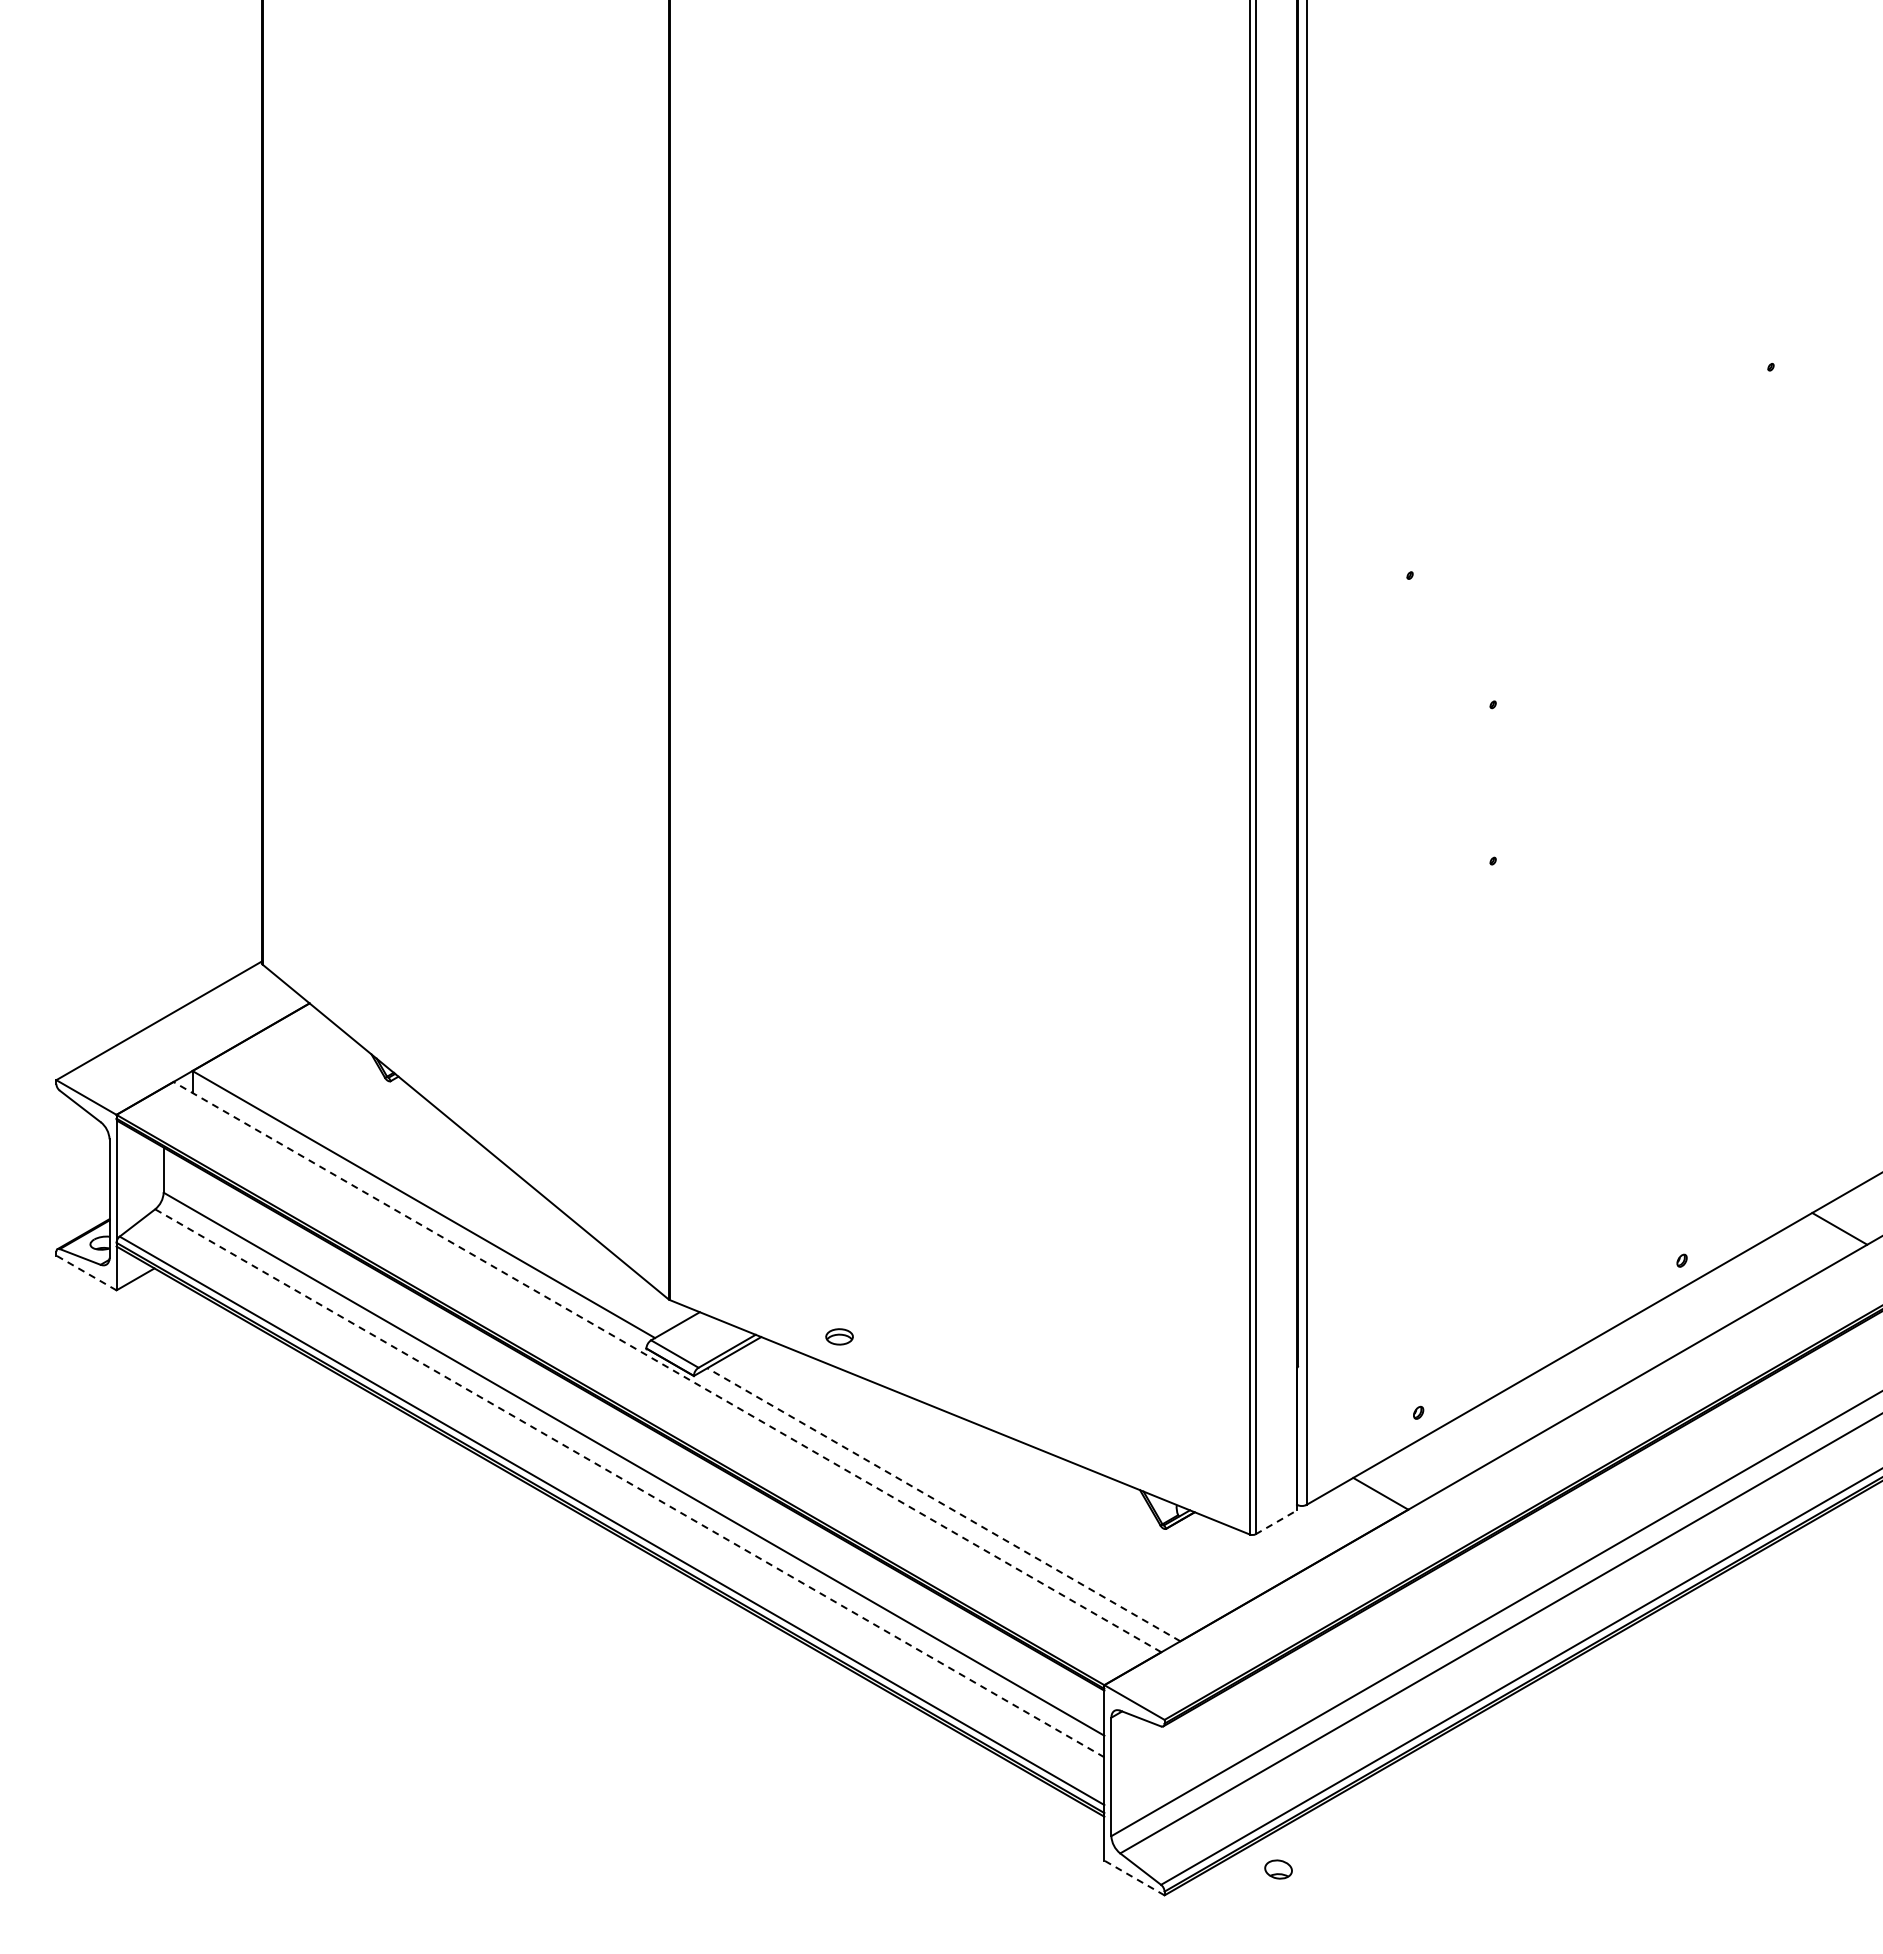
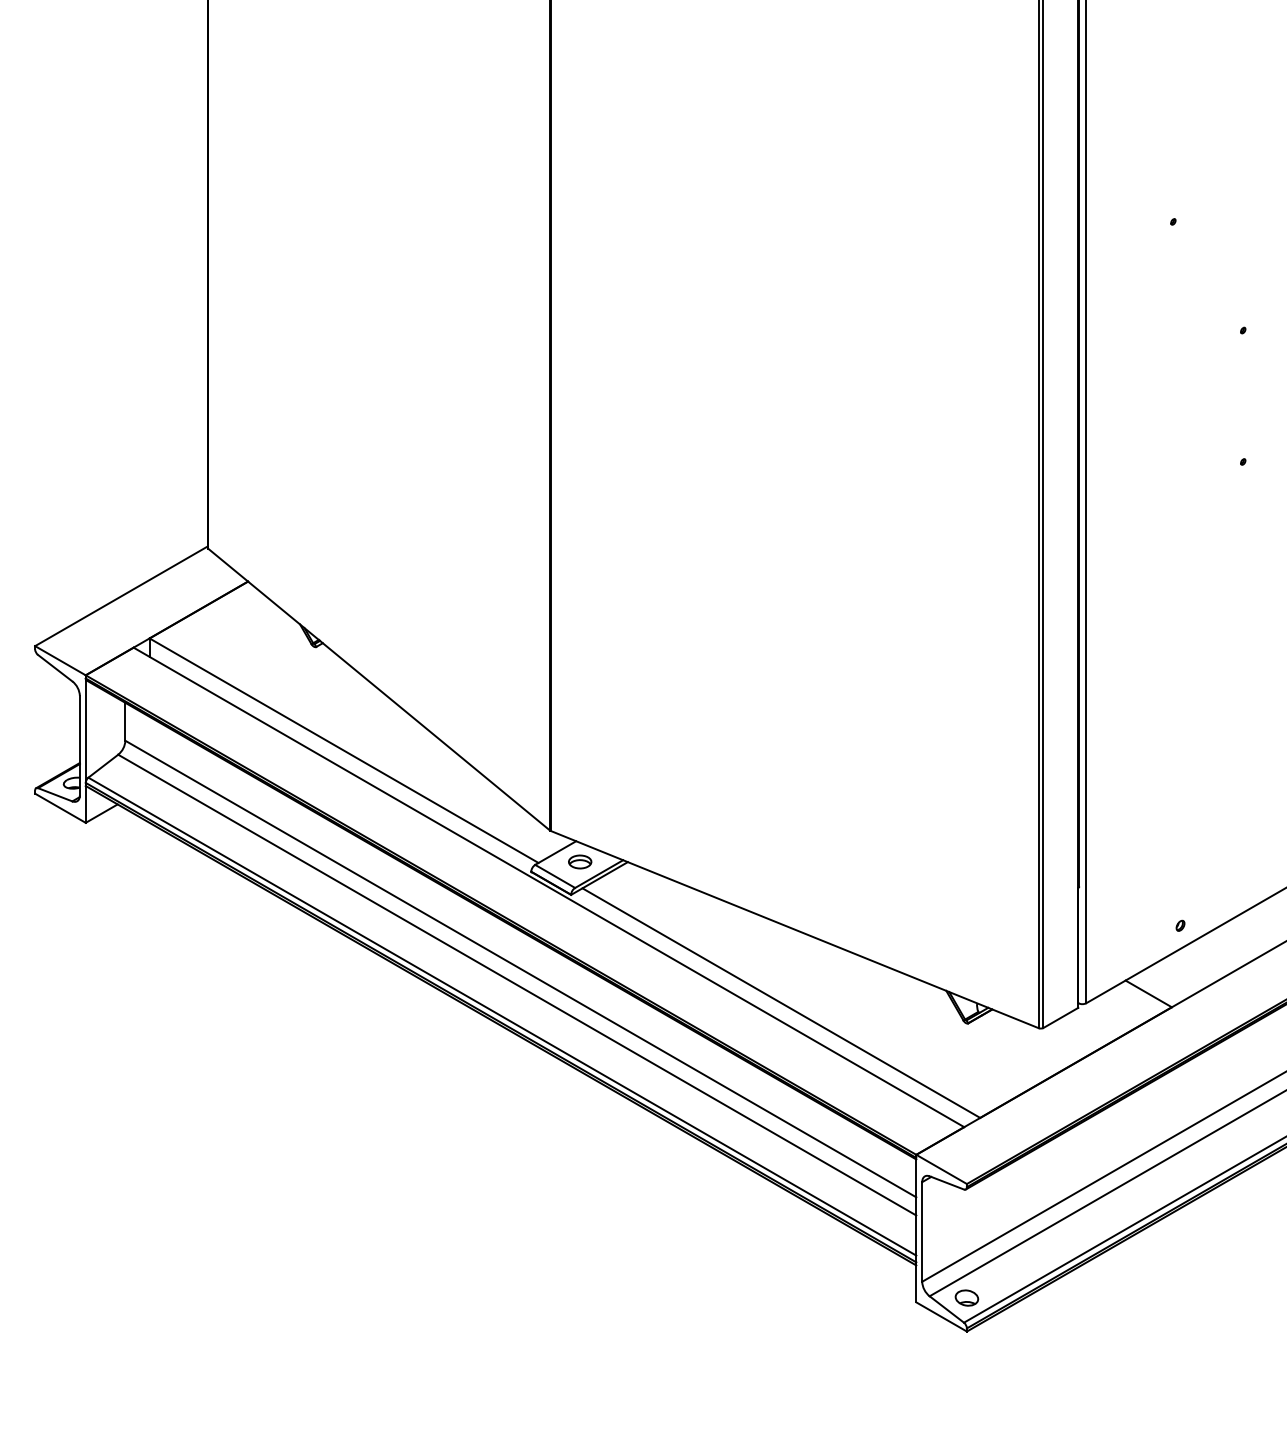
line: (86, 1273) -> (60, 808), dashed -> solid
part: (839, 1336) -> (580, 861), moved
line: (667, 1366) -> (548, 886), dashed -> solid
line: (629, 1483) -> (517, 985), dashed -> solid
line: (943, 1504) -> (781, 1002), dashed -> solid
line: (1276, 1522) -> (1061, 1018), dashed -> solid
part: (1278, 1869) -> (966, 1298), moved
line: (1134, 1878) -> (941, 1317), dashed -> solid

